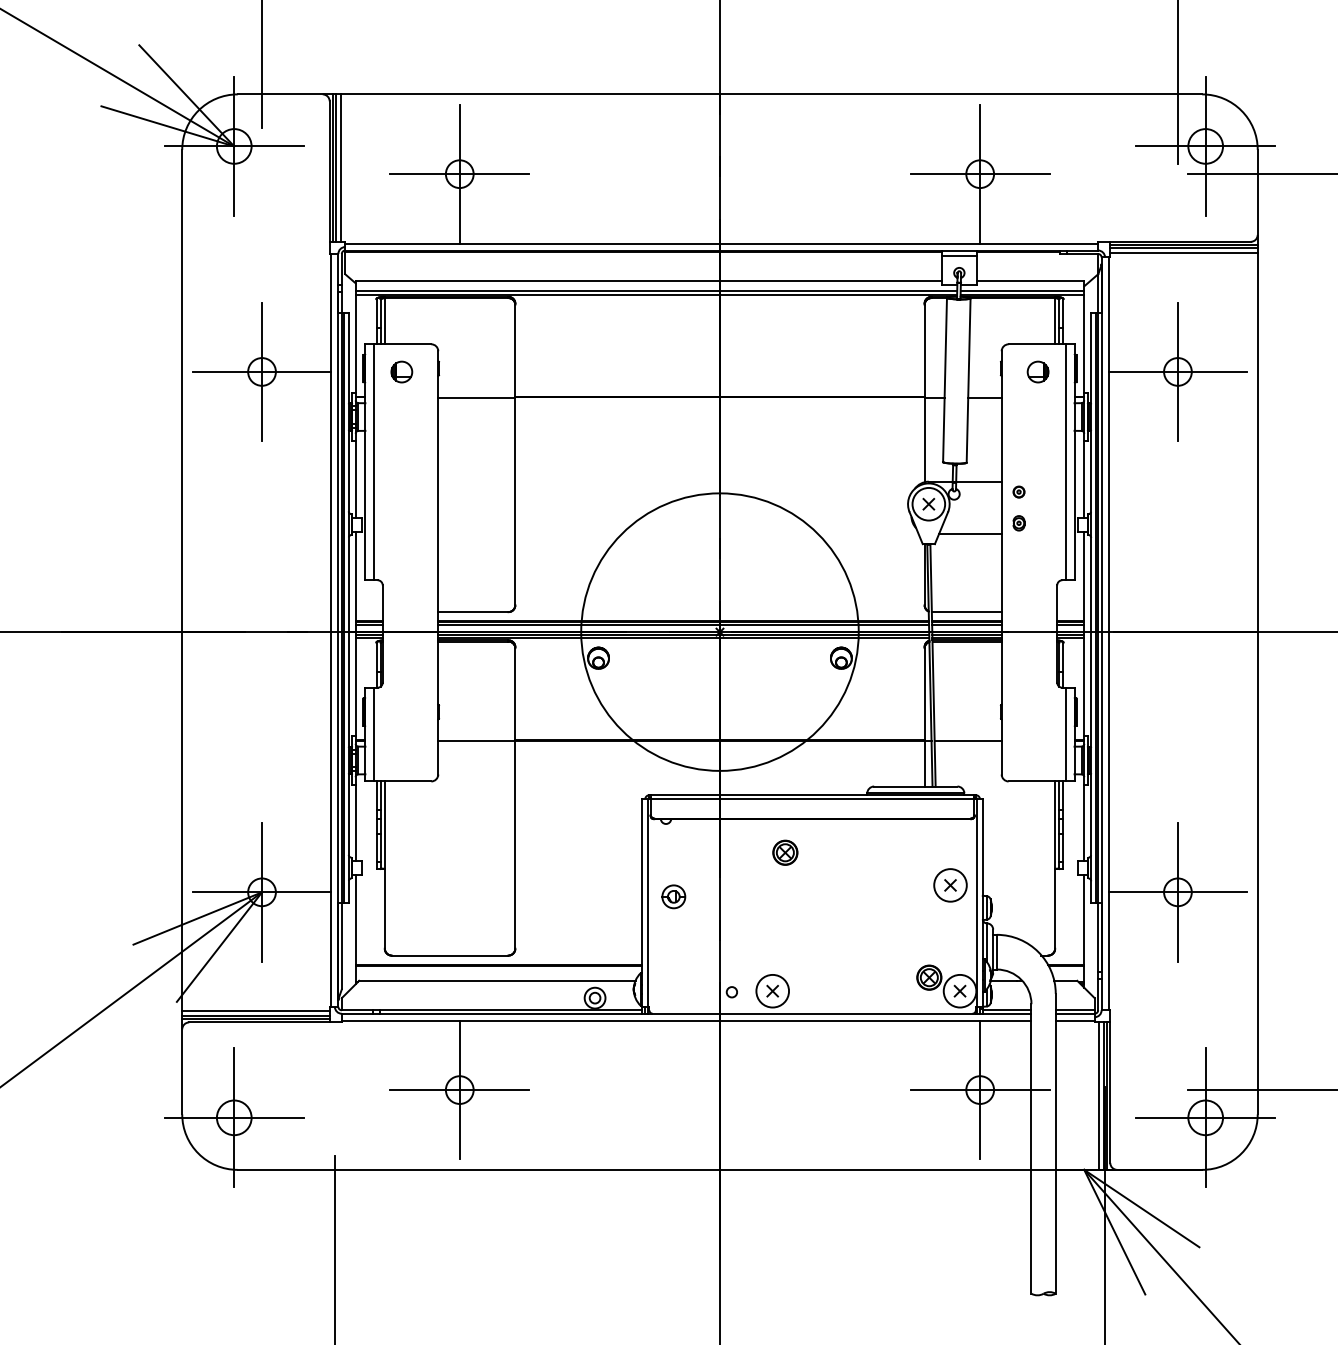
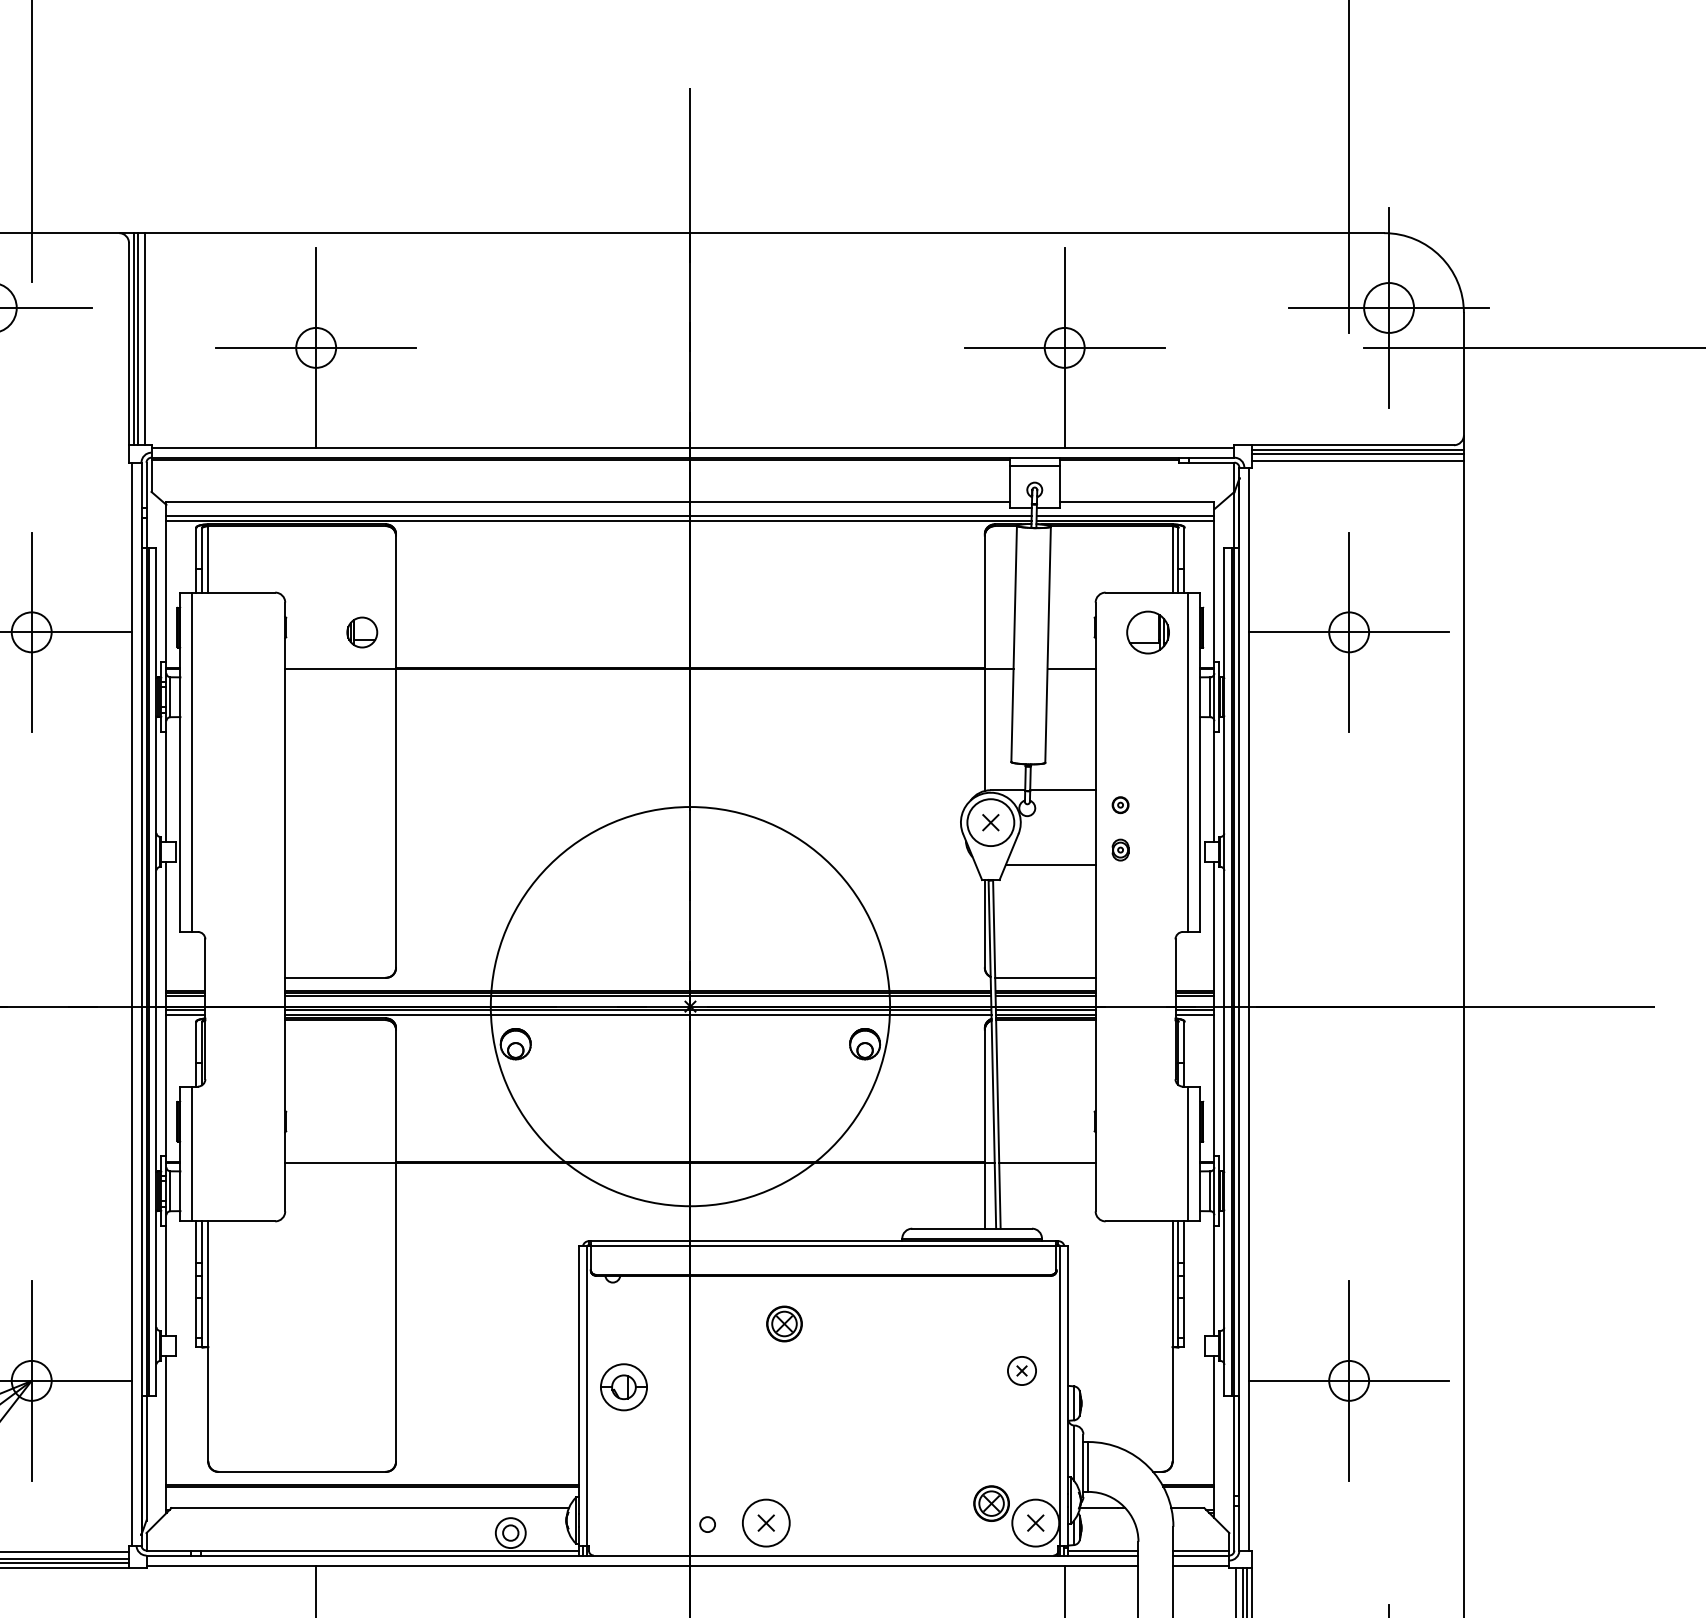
part: (401, 371) -> (361, 631), moved
part: (1037, 371) -> (1147, 631), size x1.4
part: (950, 885) -> (1022, 1371), size x0.6
part: (673, 896) -> (623, 1386), size x1.4

